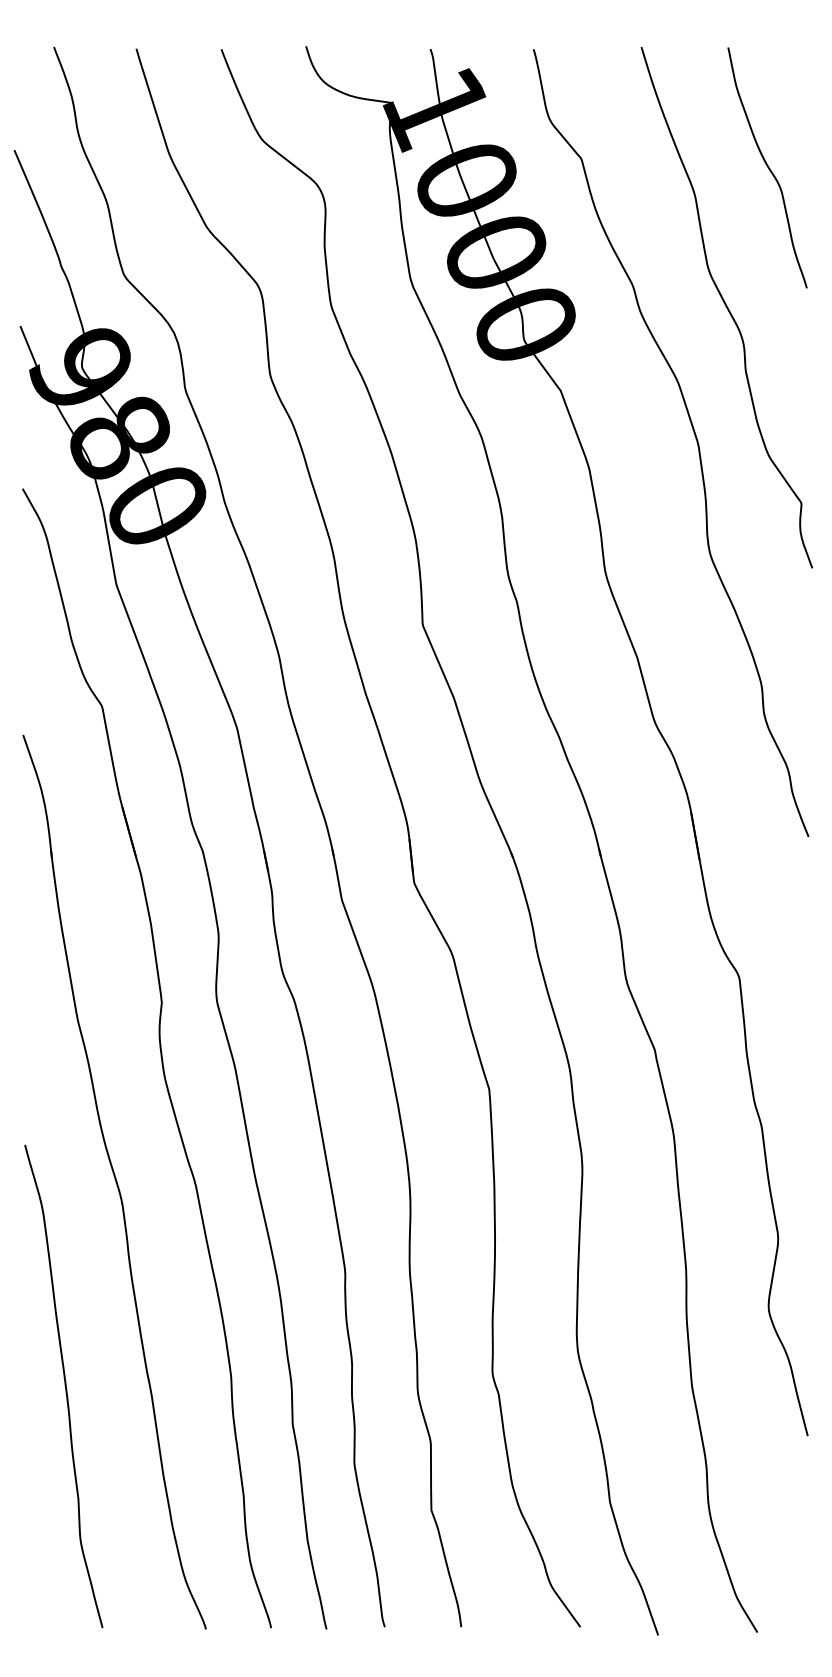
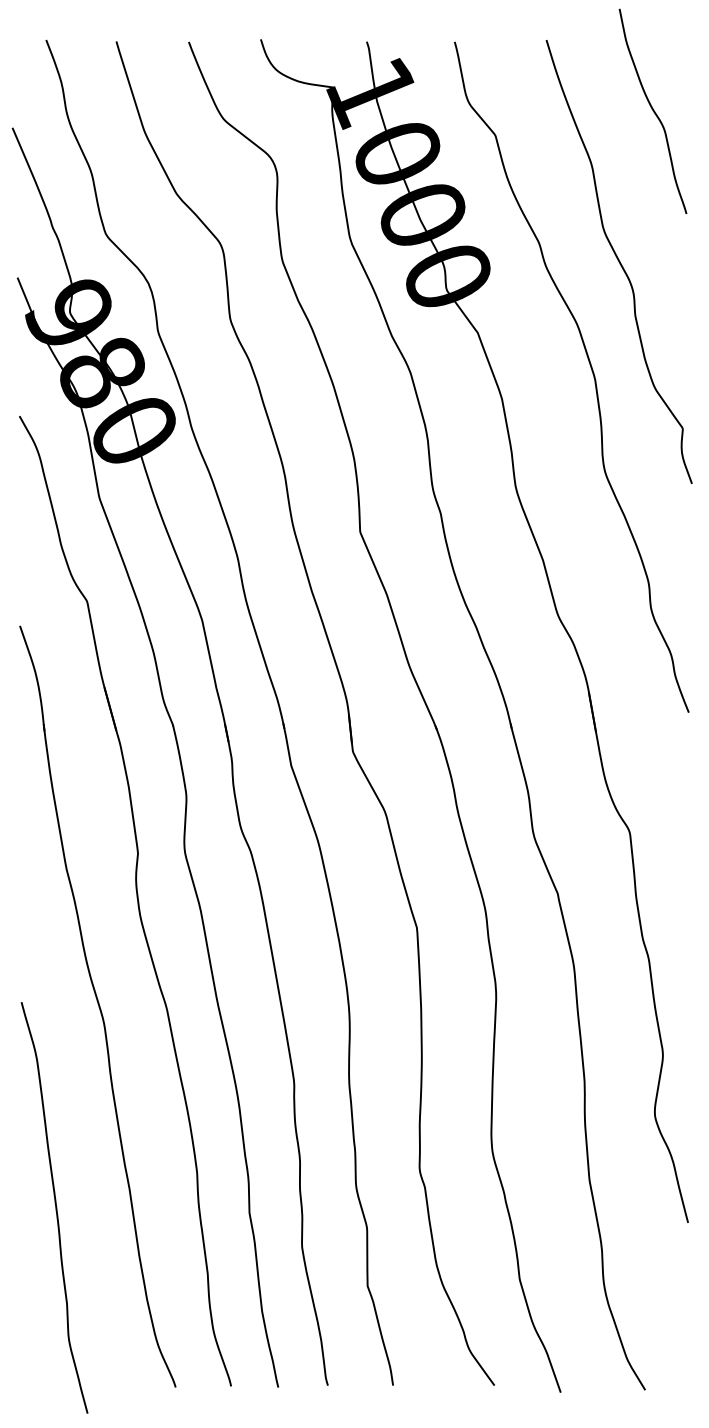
curve: (767, 167) -> (652, 111), moved
curve: (64, 1385) -> (55, 1207), moved

